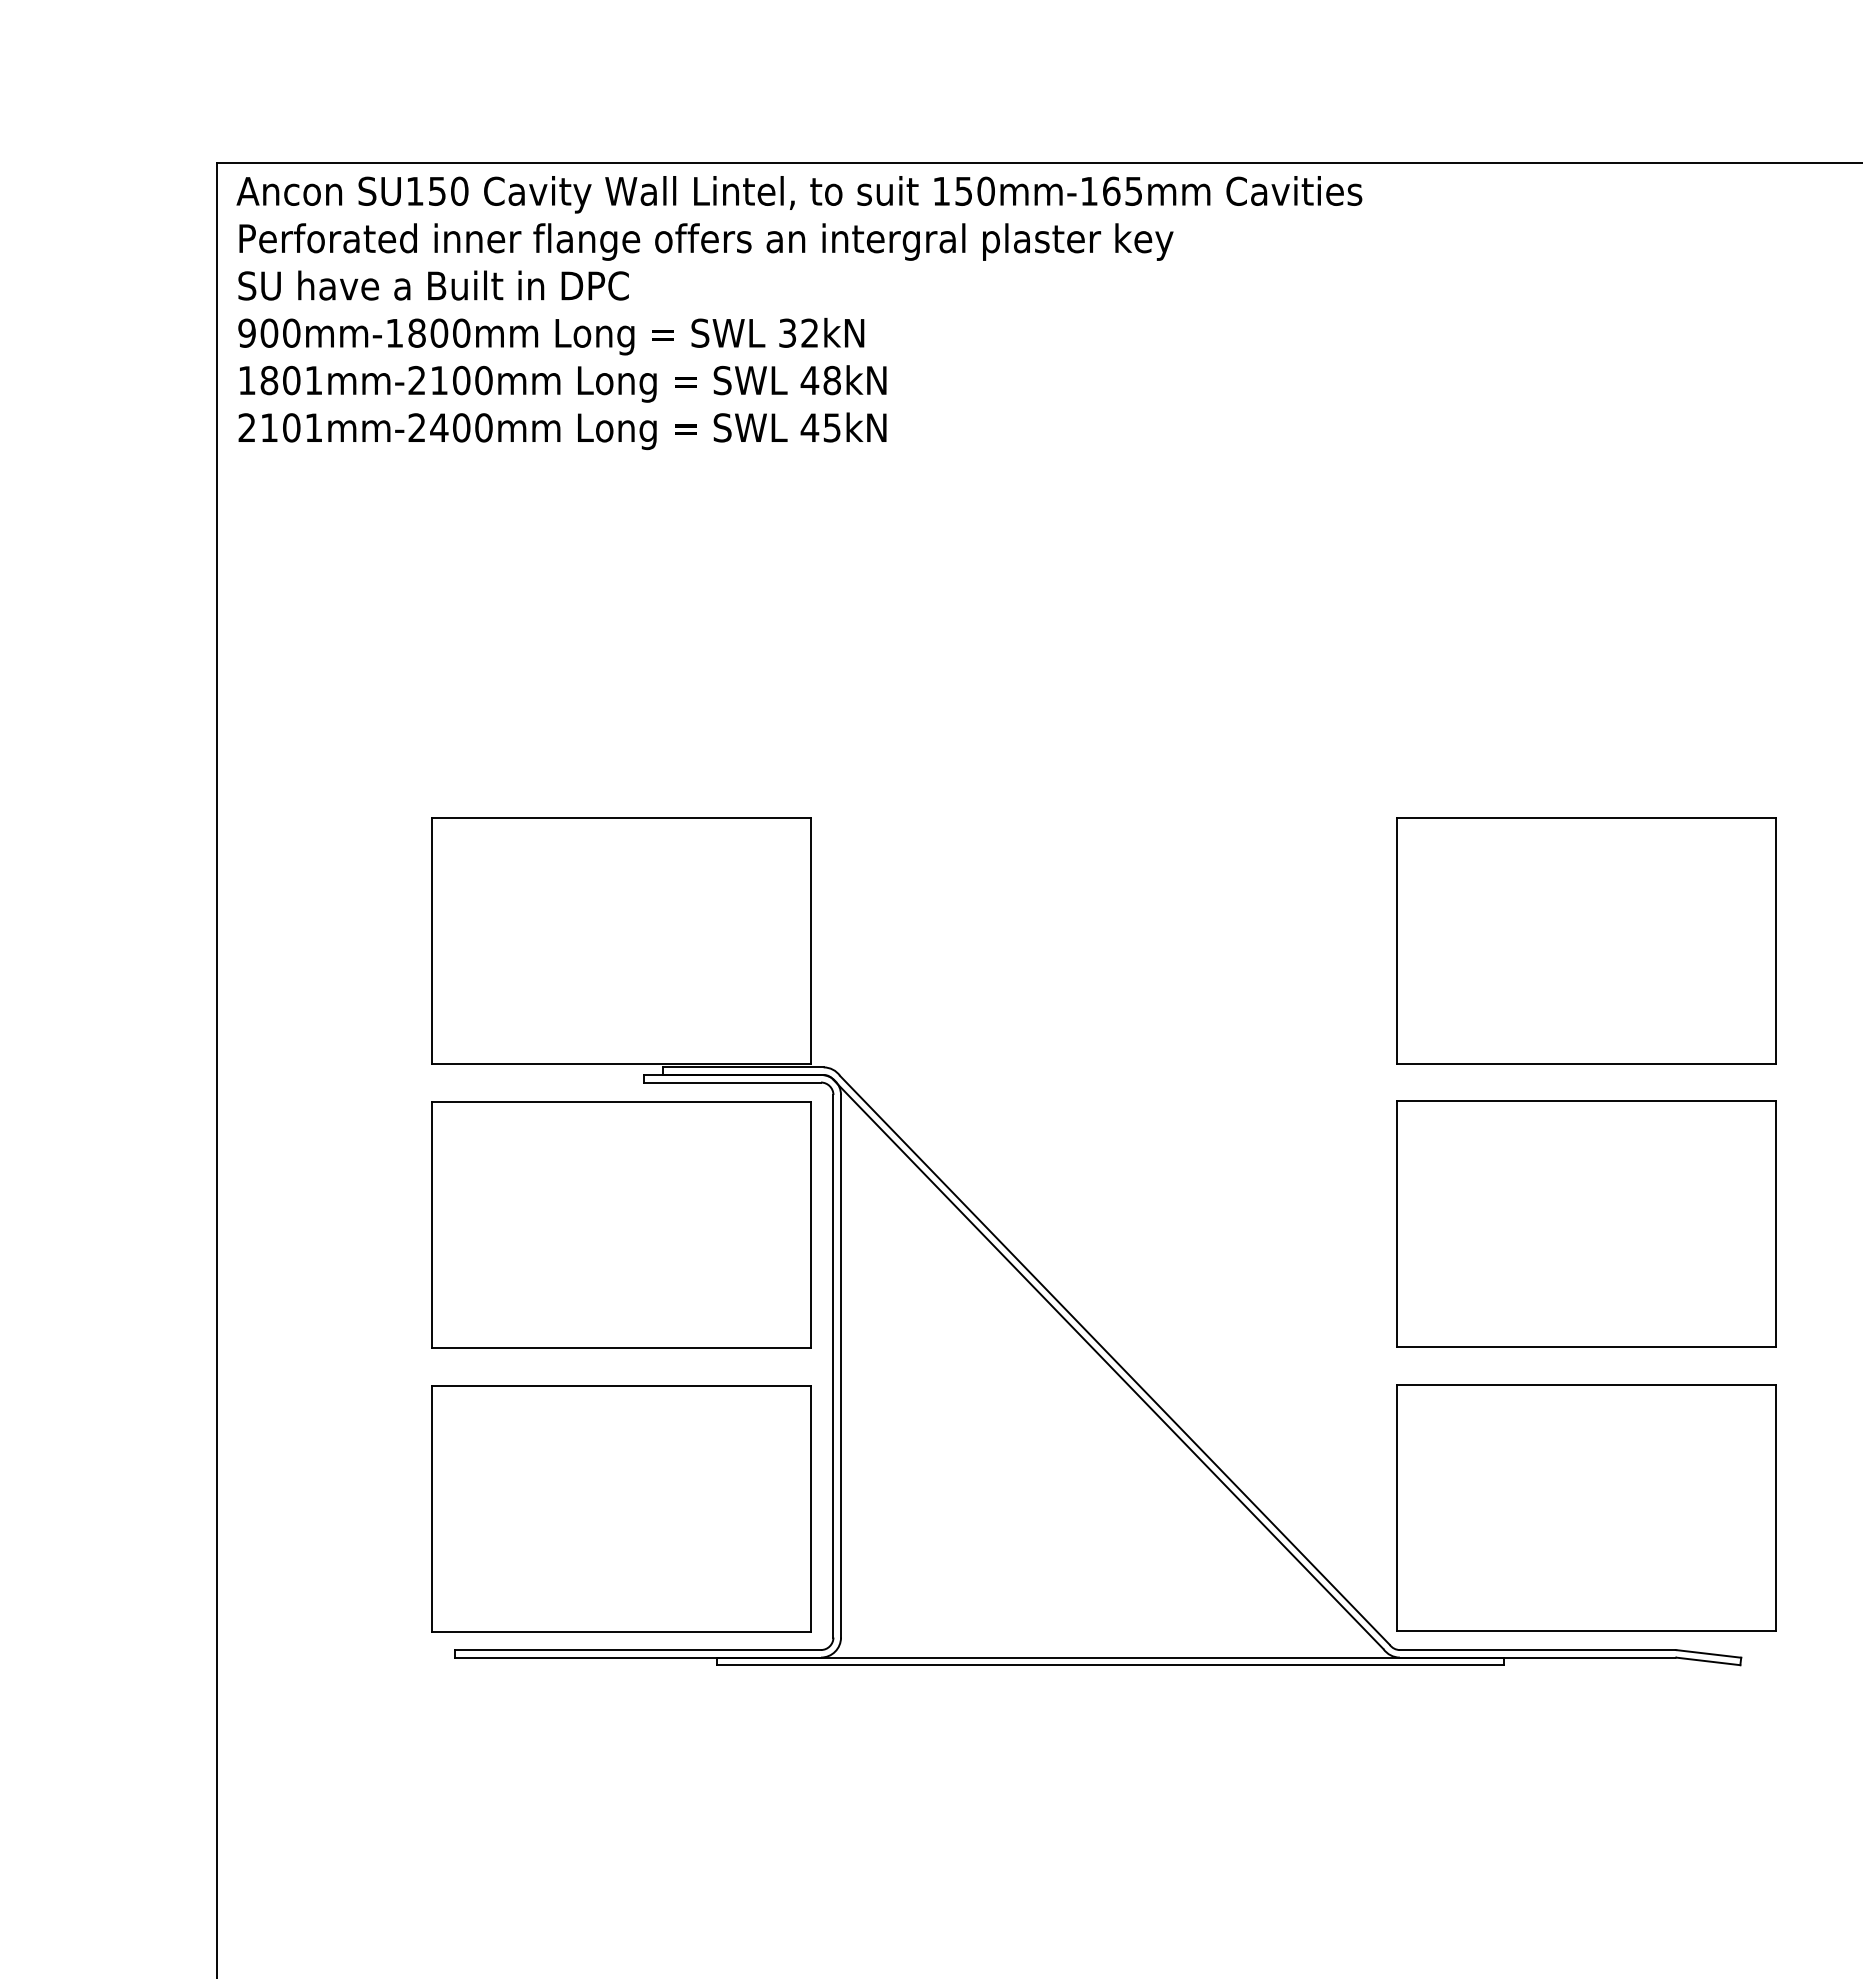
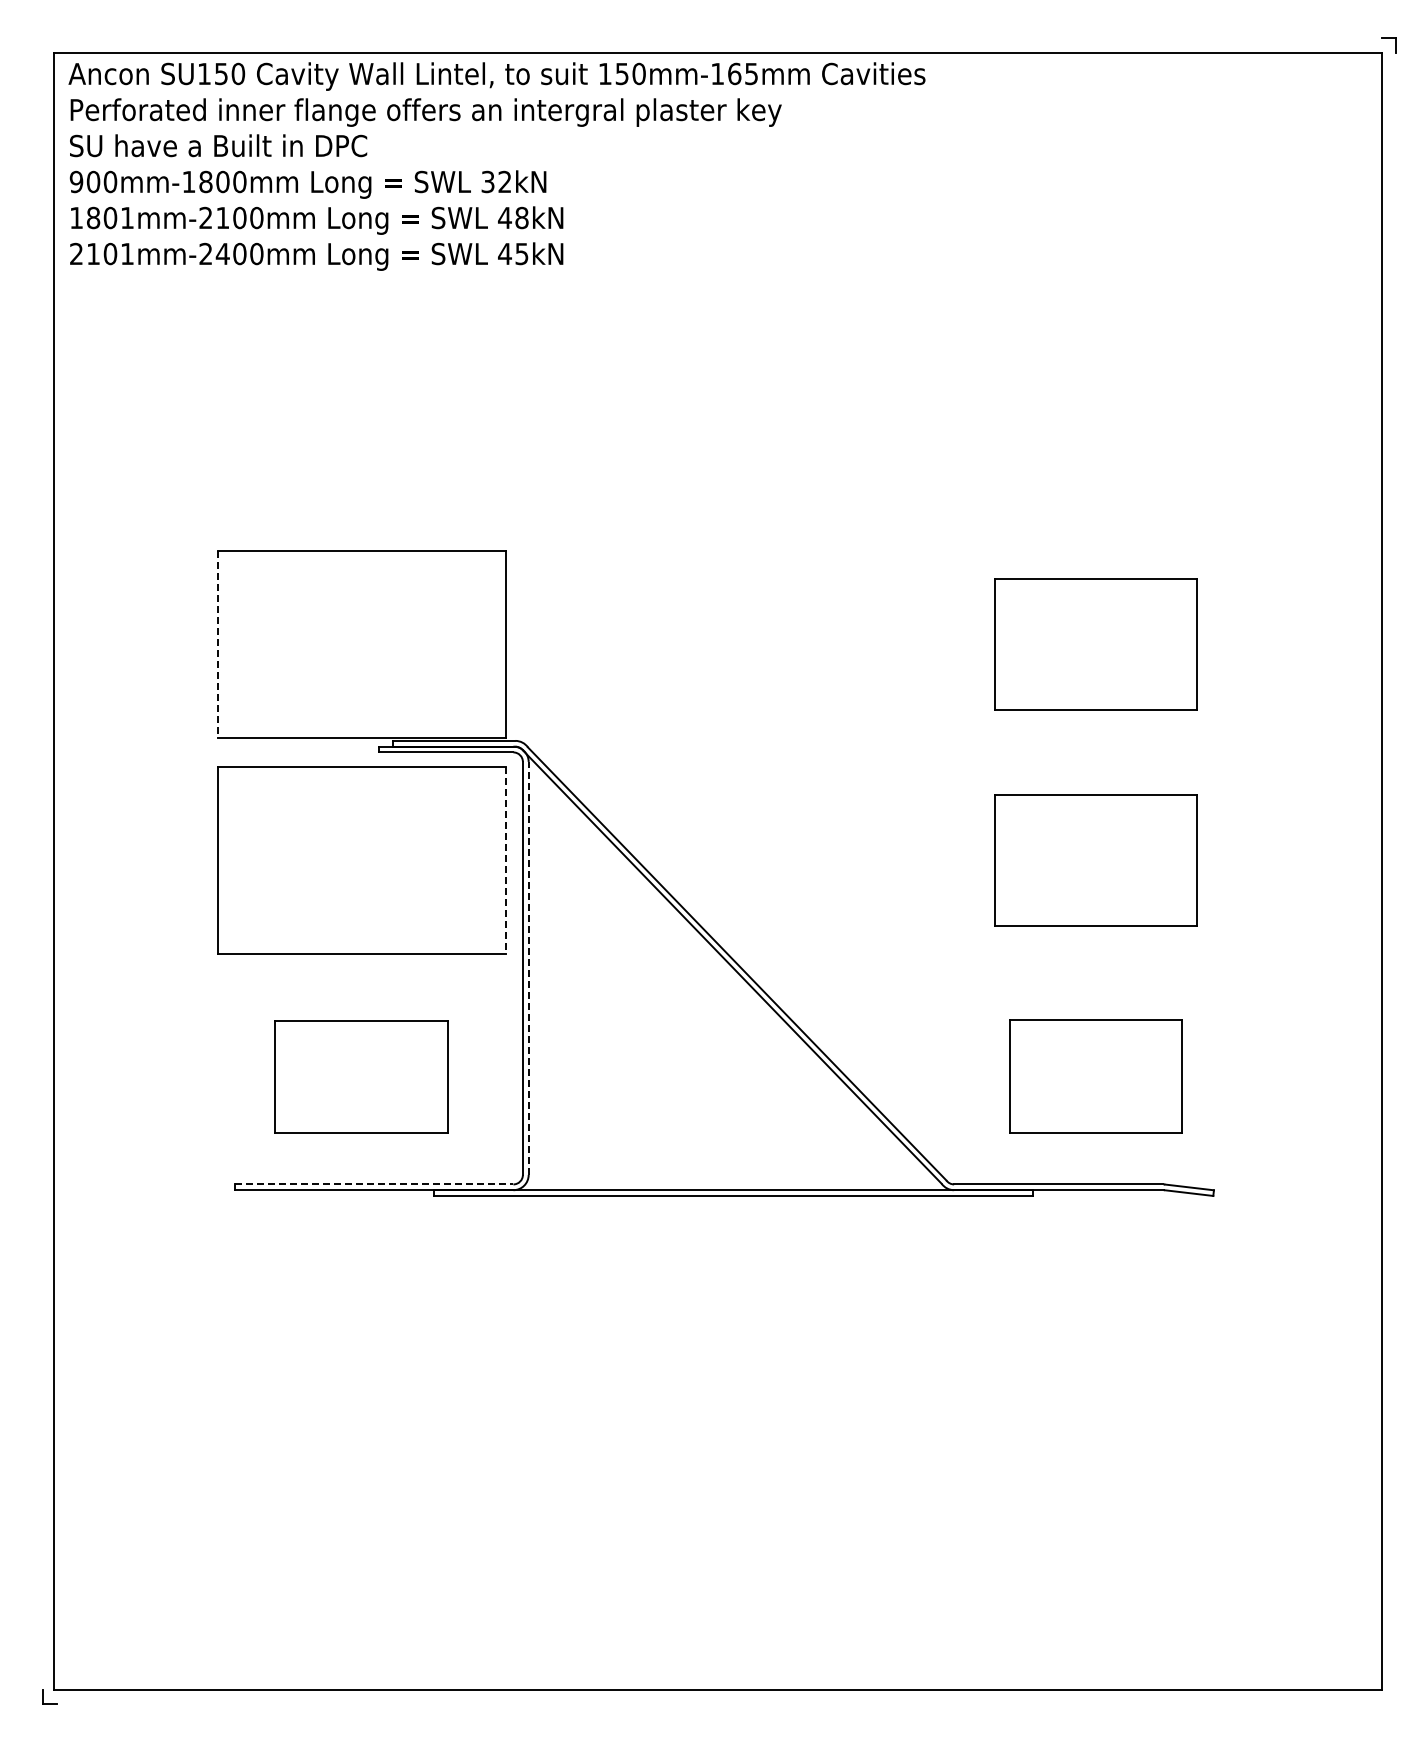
line: (432, 940) -> (217, 644), solid -> dashed
part: (1585, 940) -> (1095, 644), size x0.7
line: (810, 1224) -> (505, 860), solid -> dashed
part: (1585, 1224) -> (1095, 860), size x0.7
line: (840, 1366) -> (528, 968), solid -> dashed
part: (621, 1508) -> (361, 1076), size x0.6
part: (1585, 1508) -> (1095, 1076), size x0.6
line: (638, 1650) -> (374, 1184), solid -> dashed

